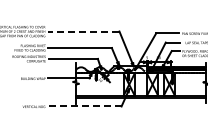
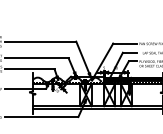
line: (83, 31) -> (40, 41), dashed -> solid
line: (84, 106) -> (41, 117), dashed -> solid

